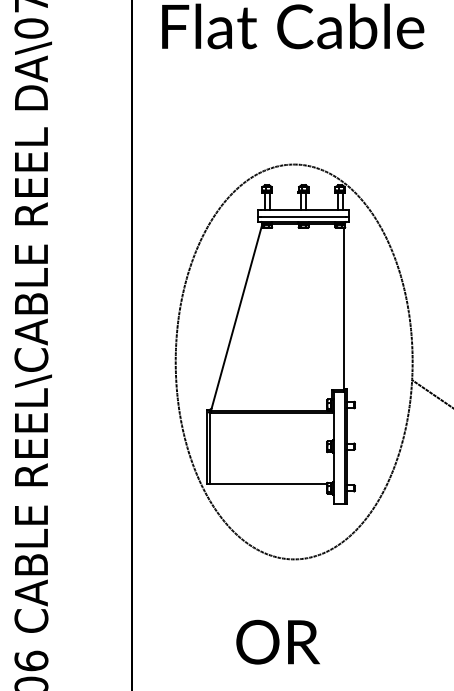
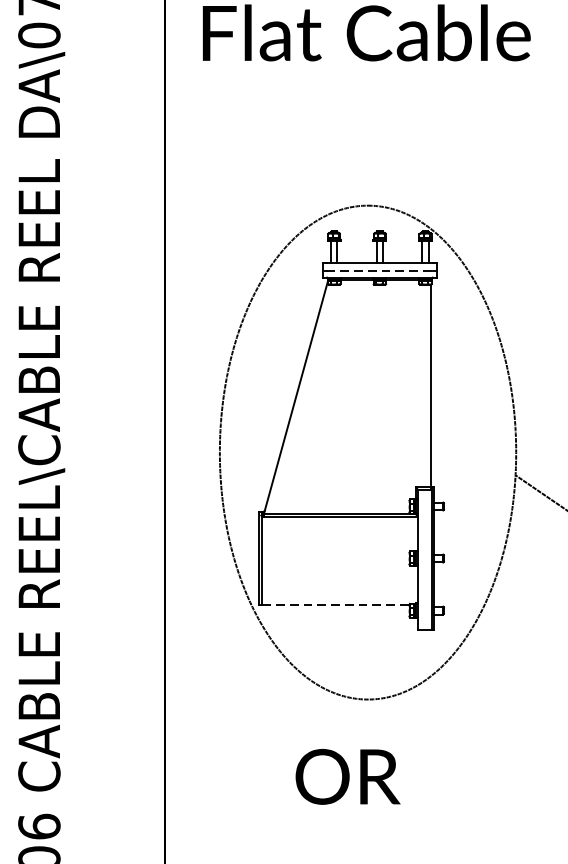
line: (303, 216) -> (379, 270), solid -> dashed
line: (268, 483) -> (335, 604), solid -> dashed
text: (277, 641) -> (347, 775), moved

